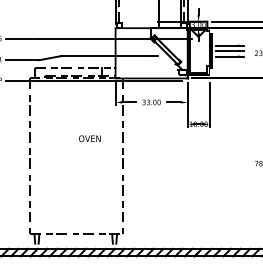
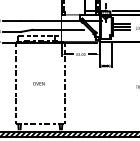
text: (89, 138) -> (38, 83), moved

